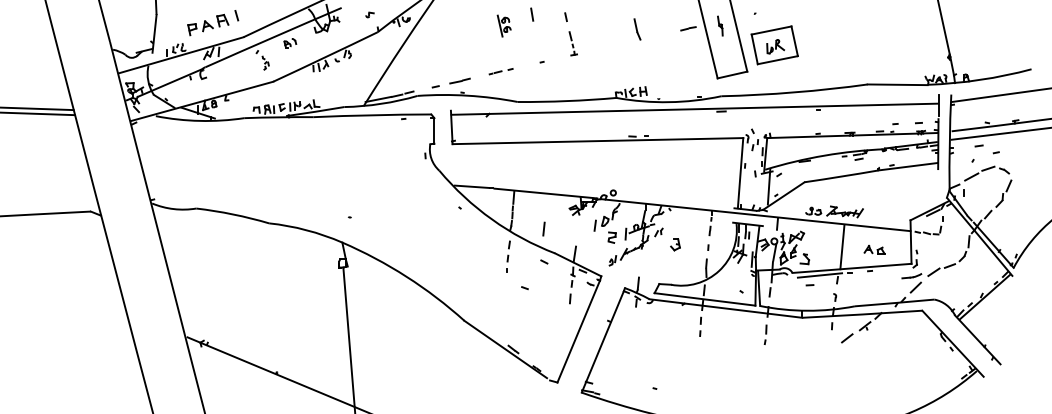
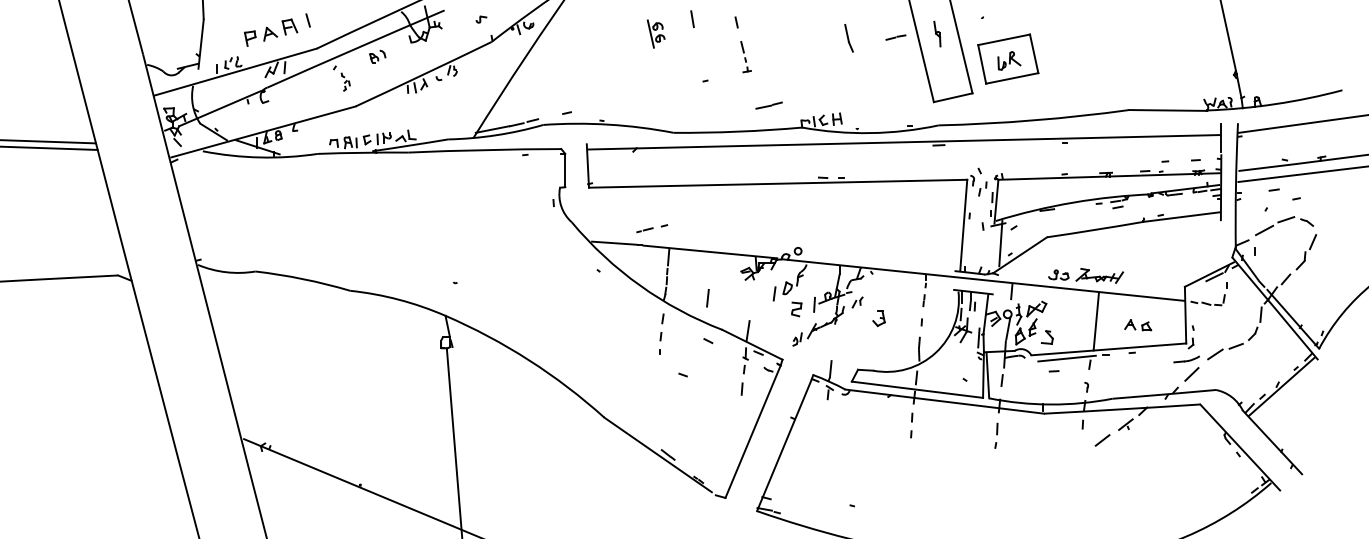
line: (637, 29) -> (849, 38), moved
part: (500, 71) -> (651, 228), moved
line: (459, 80) -> (768, 104), moved

